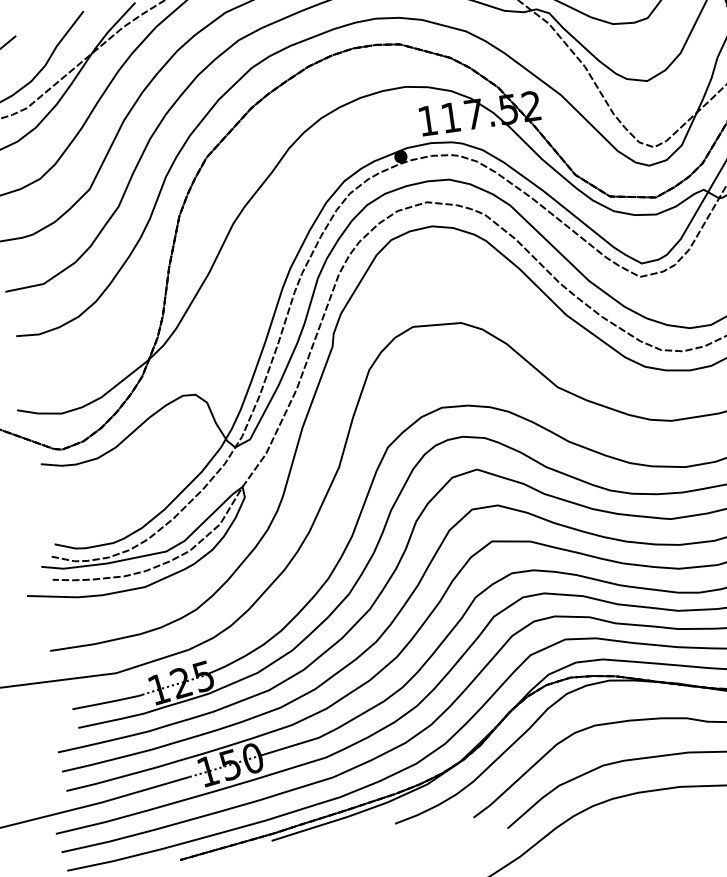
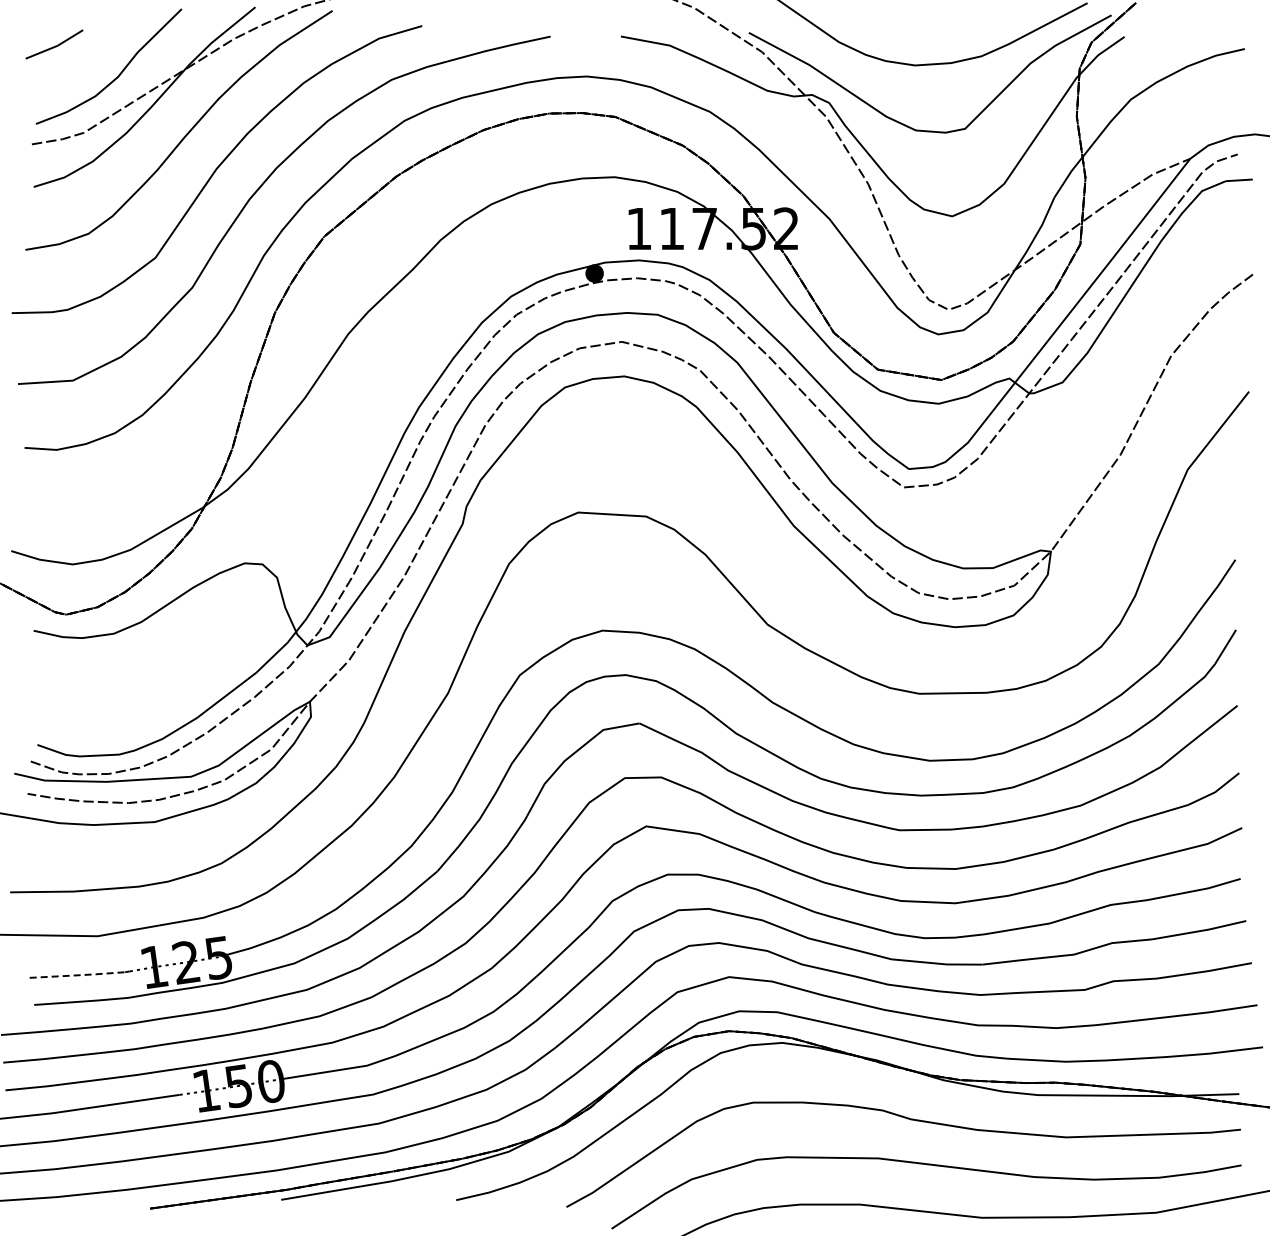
line: (105, 702) -> (77, 975), solid -> dashed

